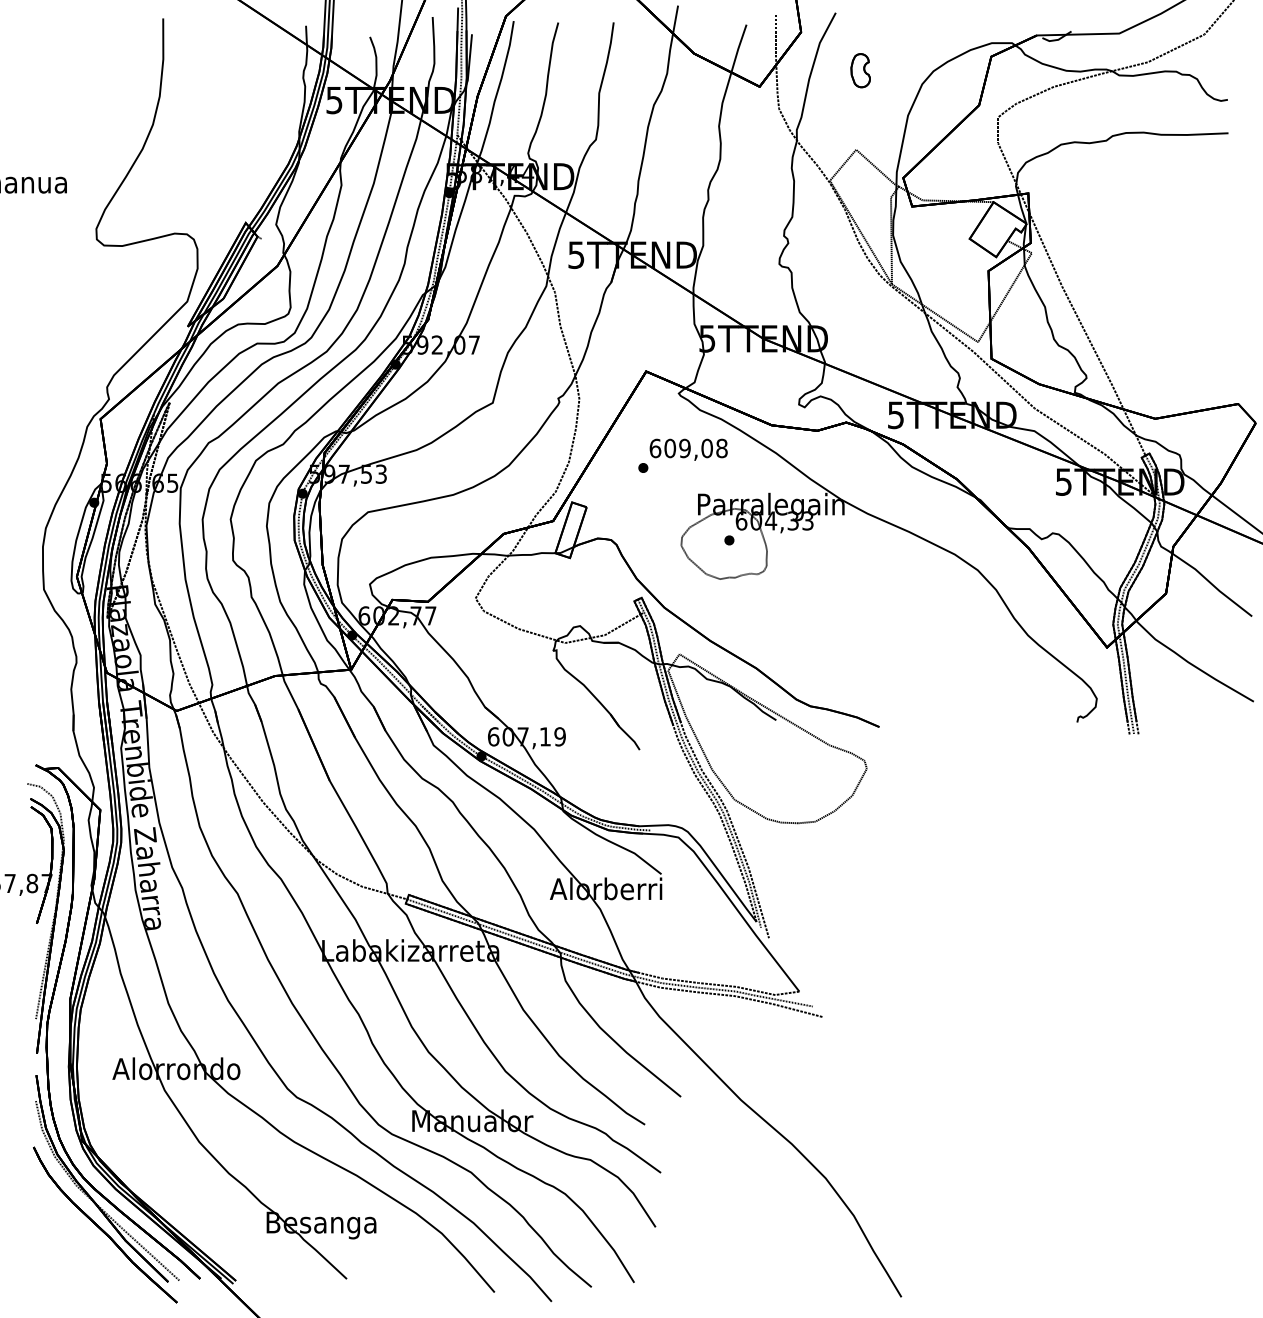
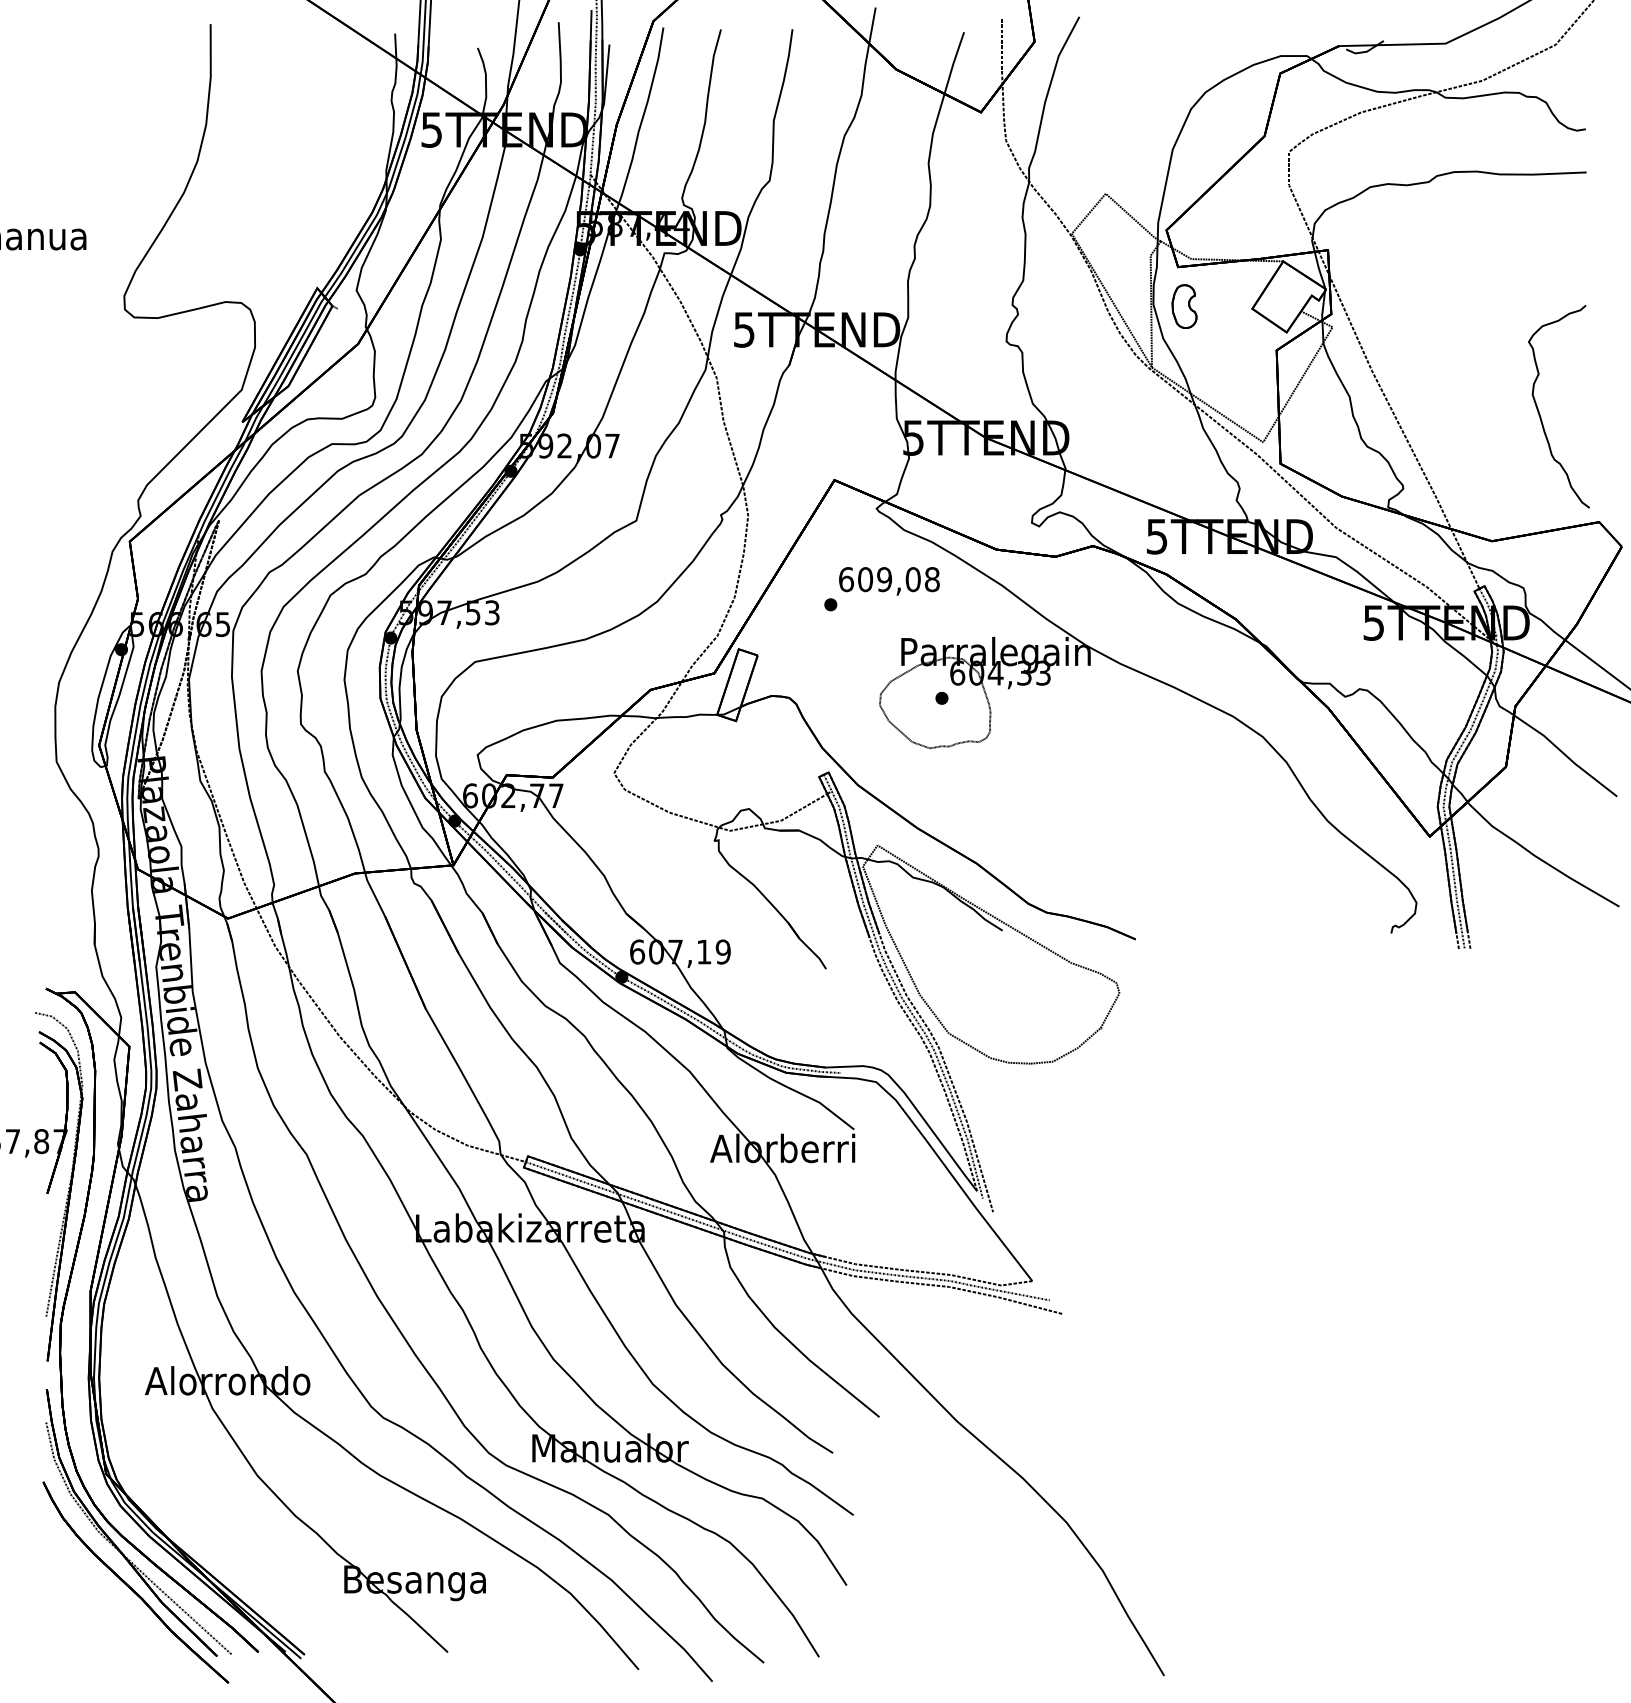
part: (860, 70) -> (1184, 306), moved
curve: (1192, 318) -> (1539, 411), added

